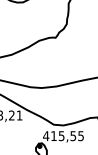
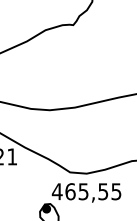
text: (53, 136) -> (69, 192), 415,55 -> 465,55

